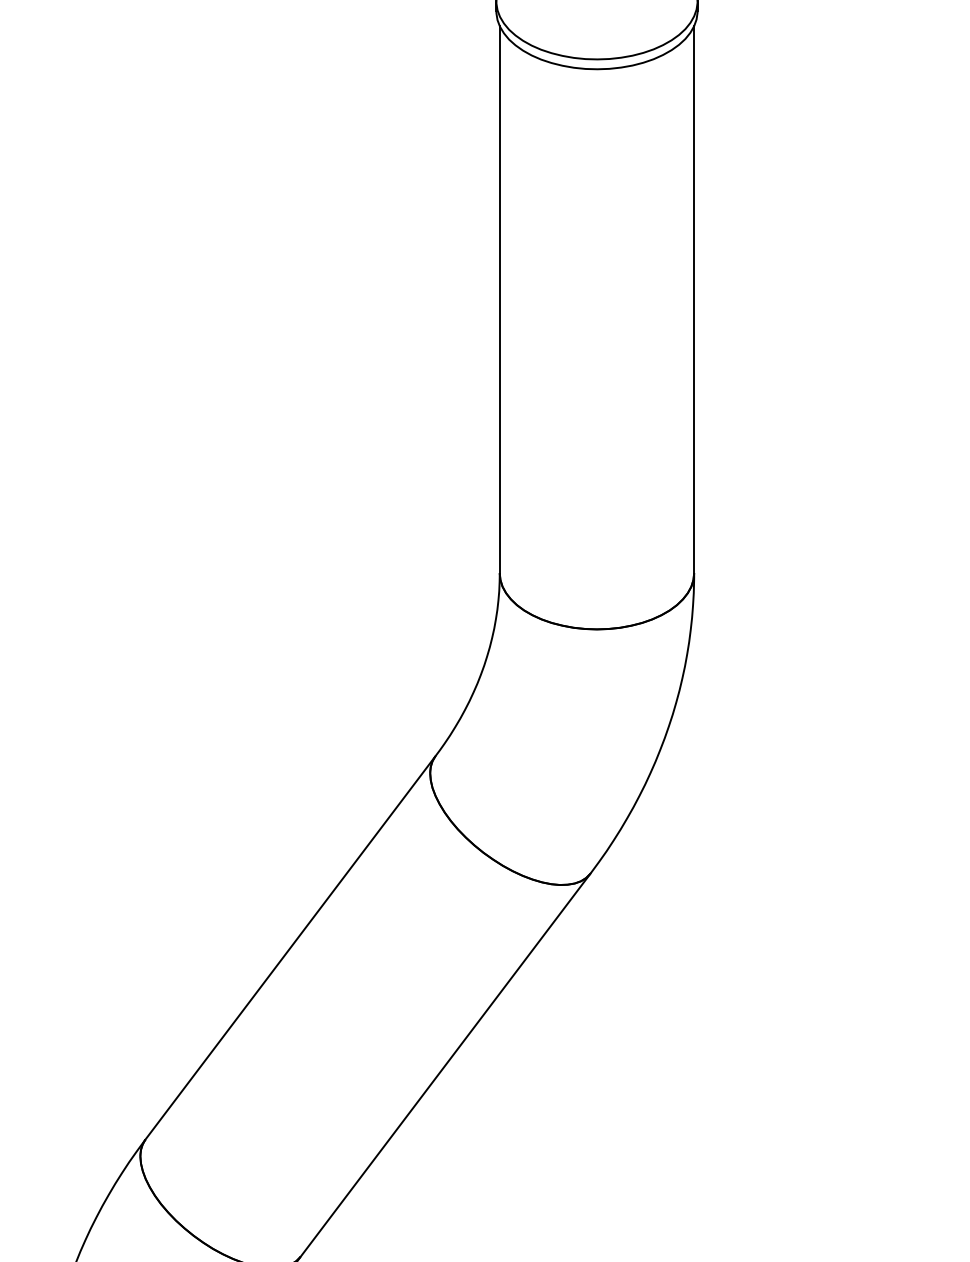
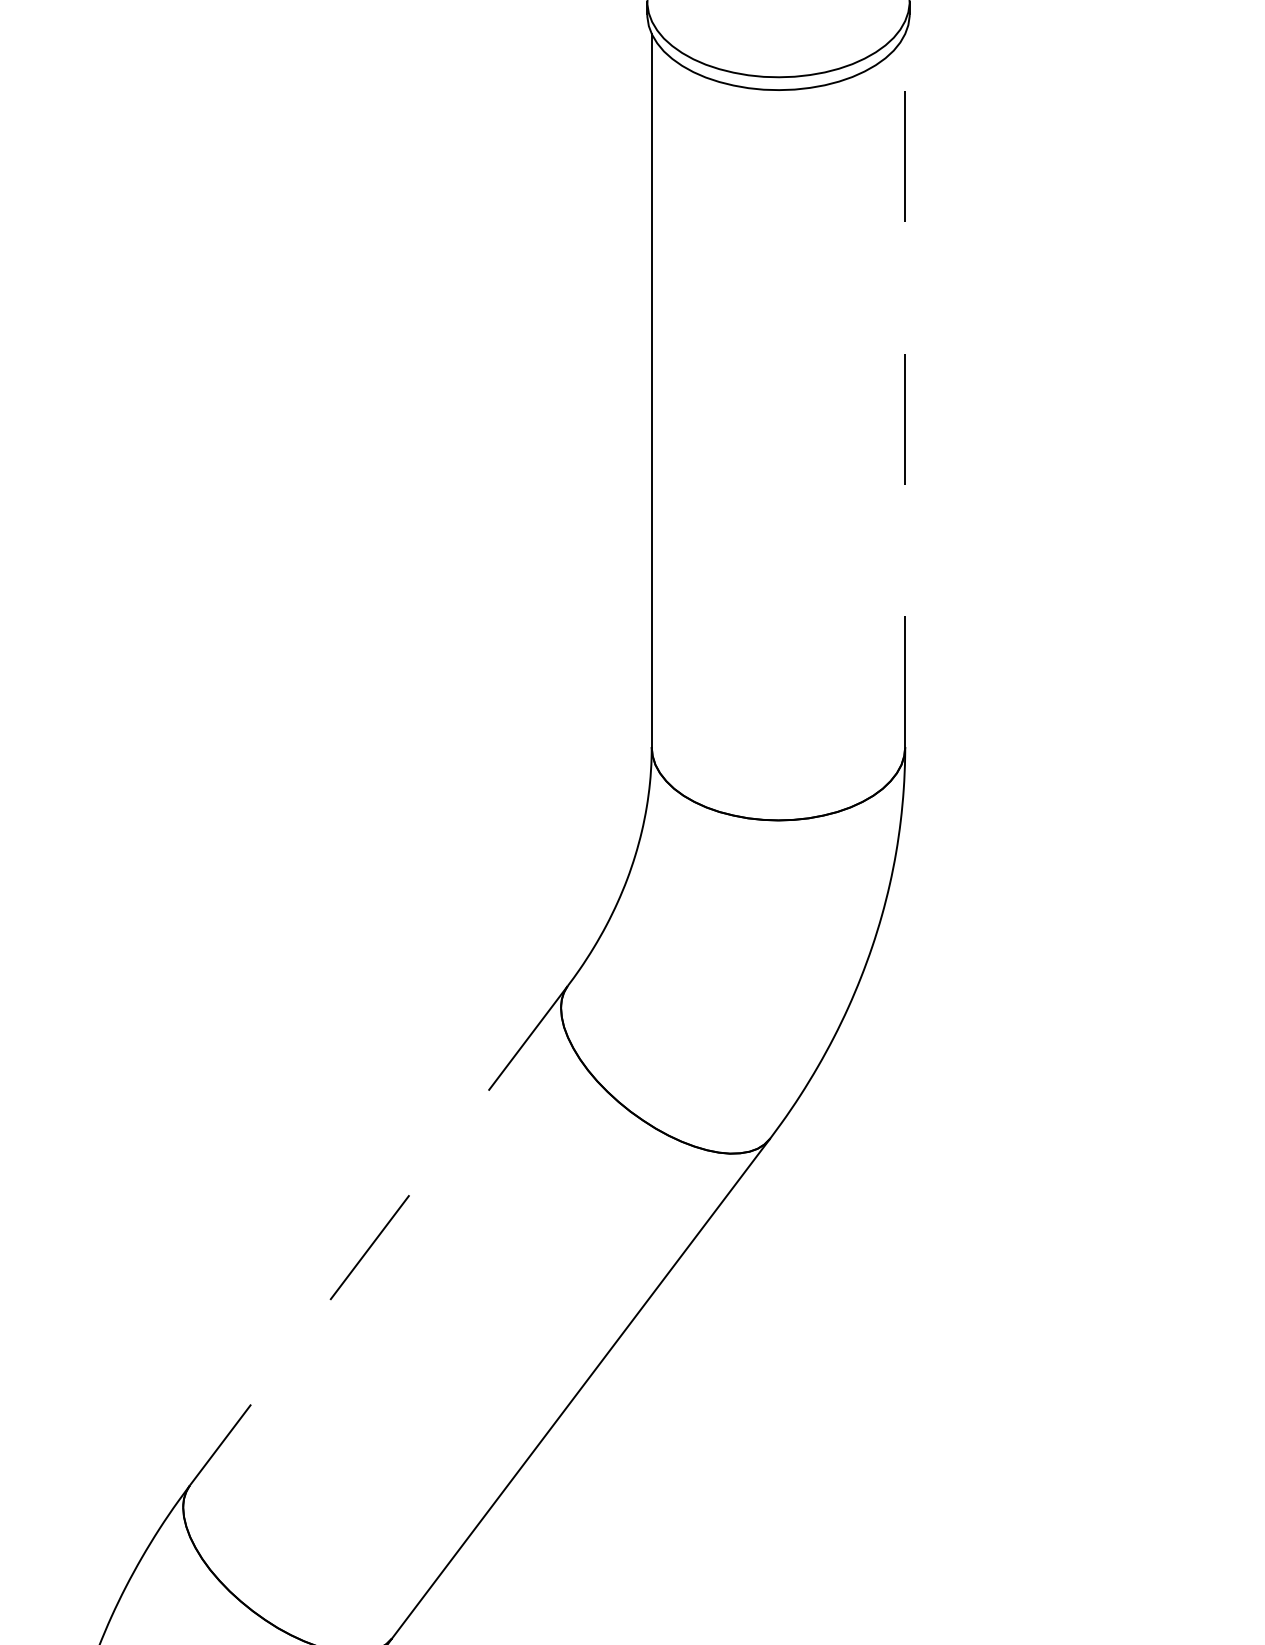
line: (694, 299) -> (905, 390), solid -> dashed
line: (290, 948) -> (378, 1236), solid -> dashed

